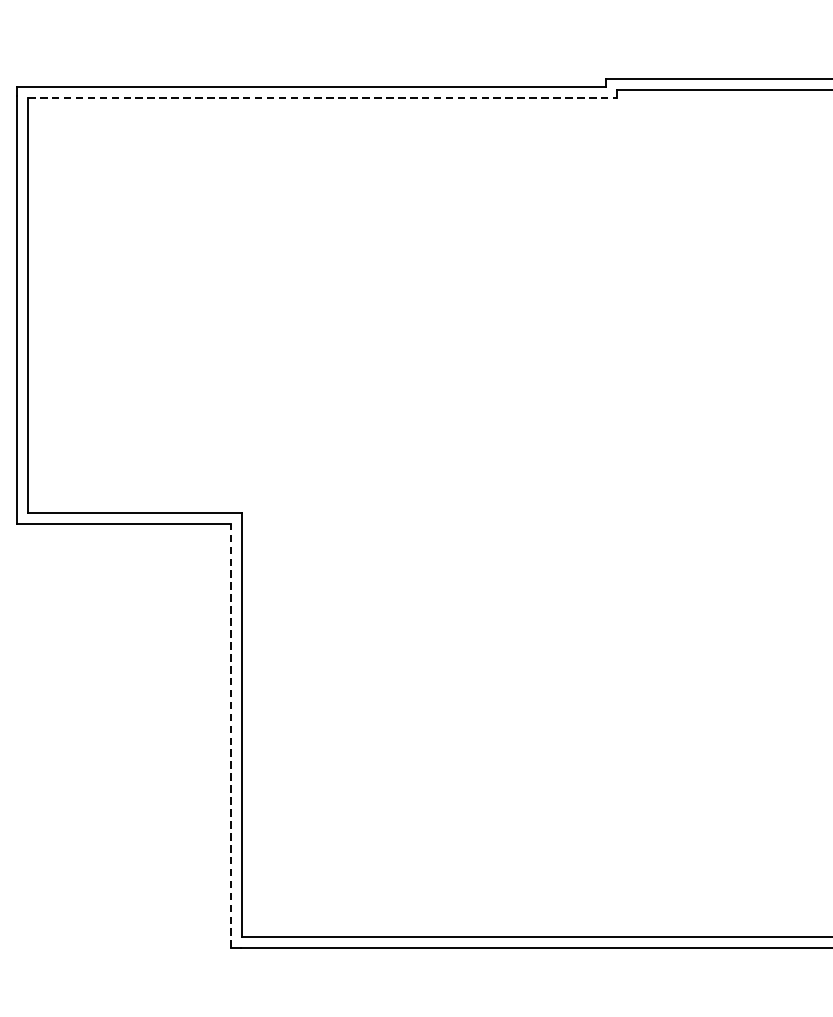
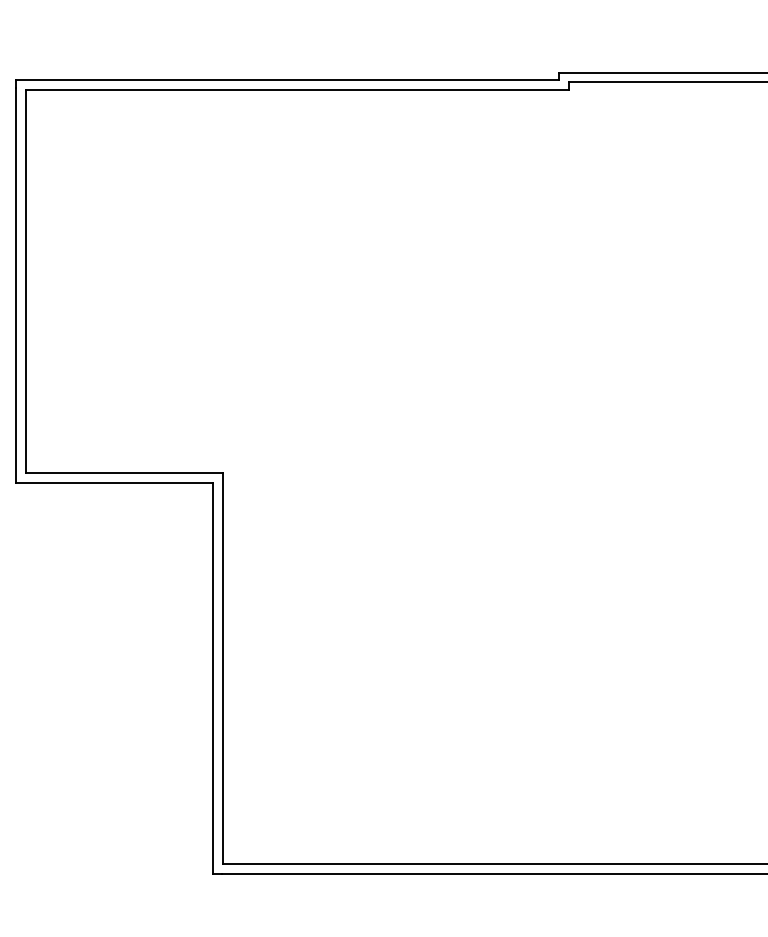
line: (322, 98) -> (297, 90), dashed -> solid
line: (230, 735) -> (212, 677), dashed -> solid

